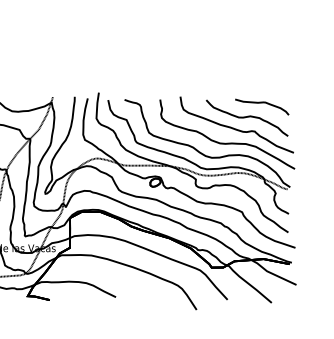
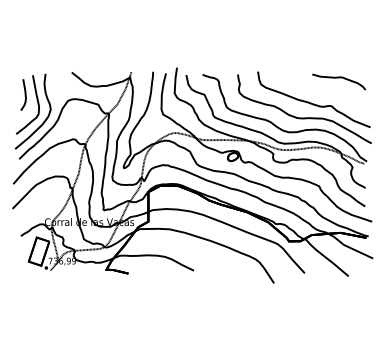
part: (247, 117) -> (324, 92), removed

